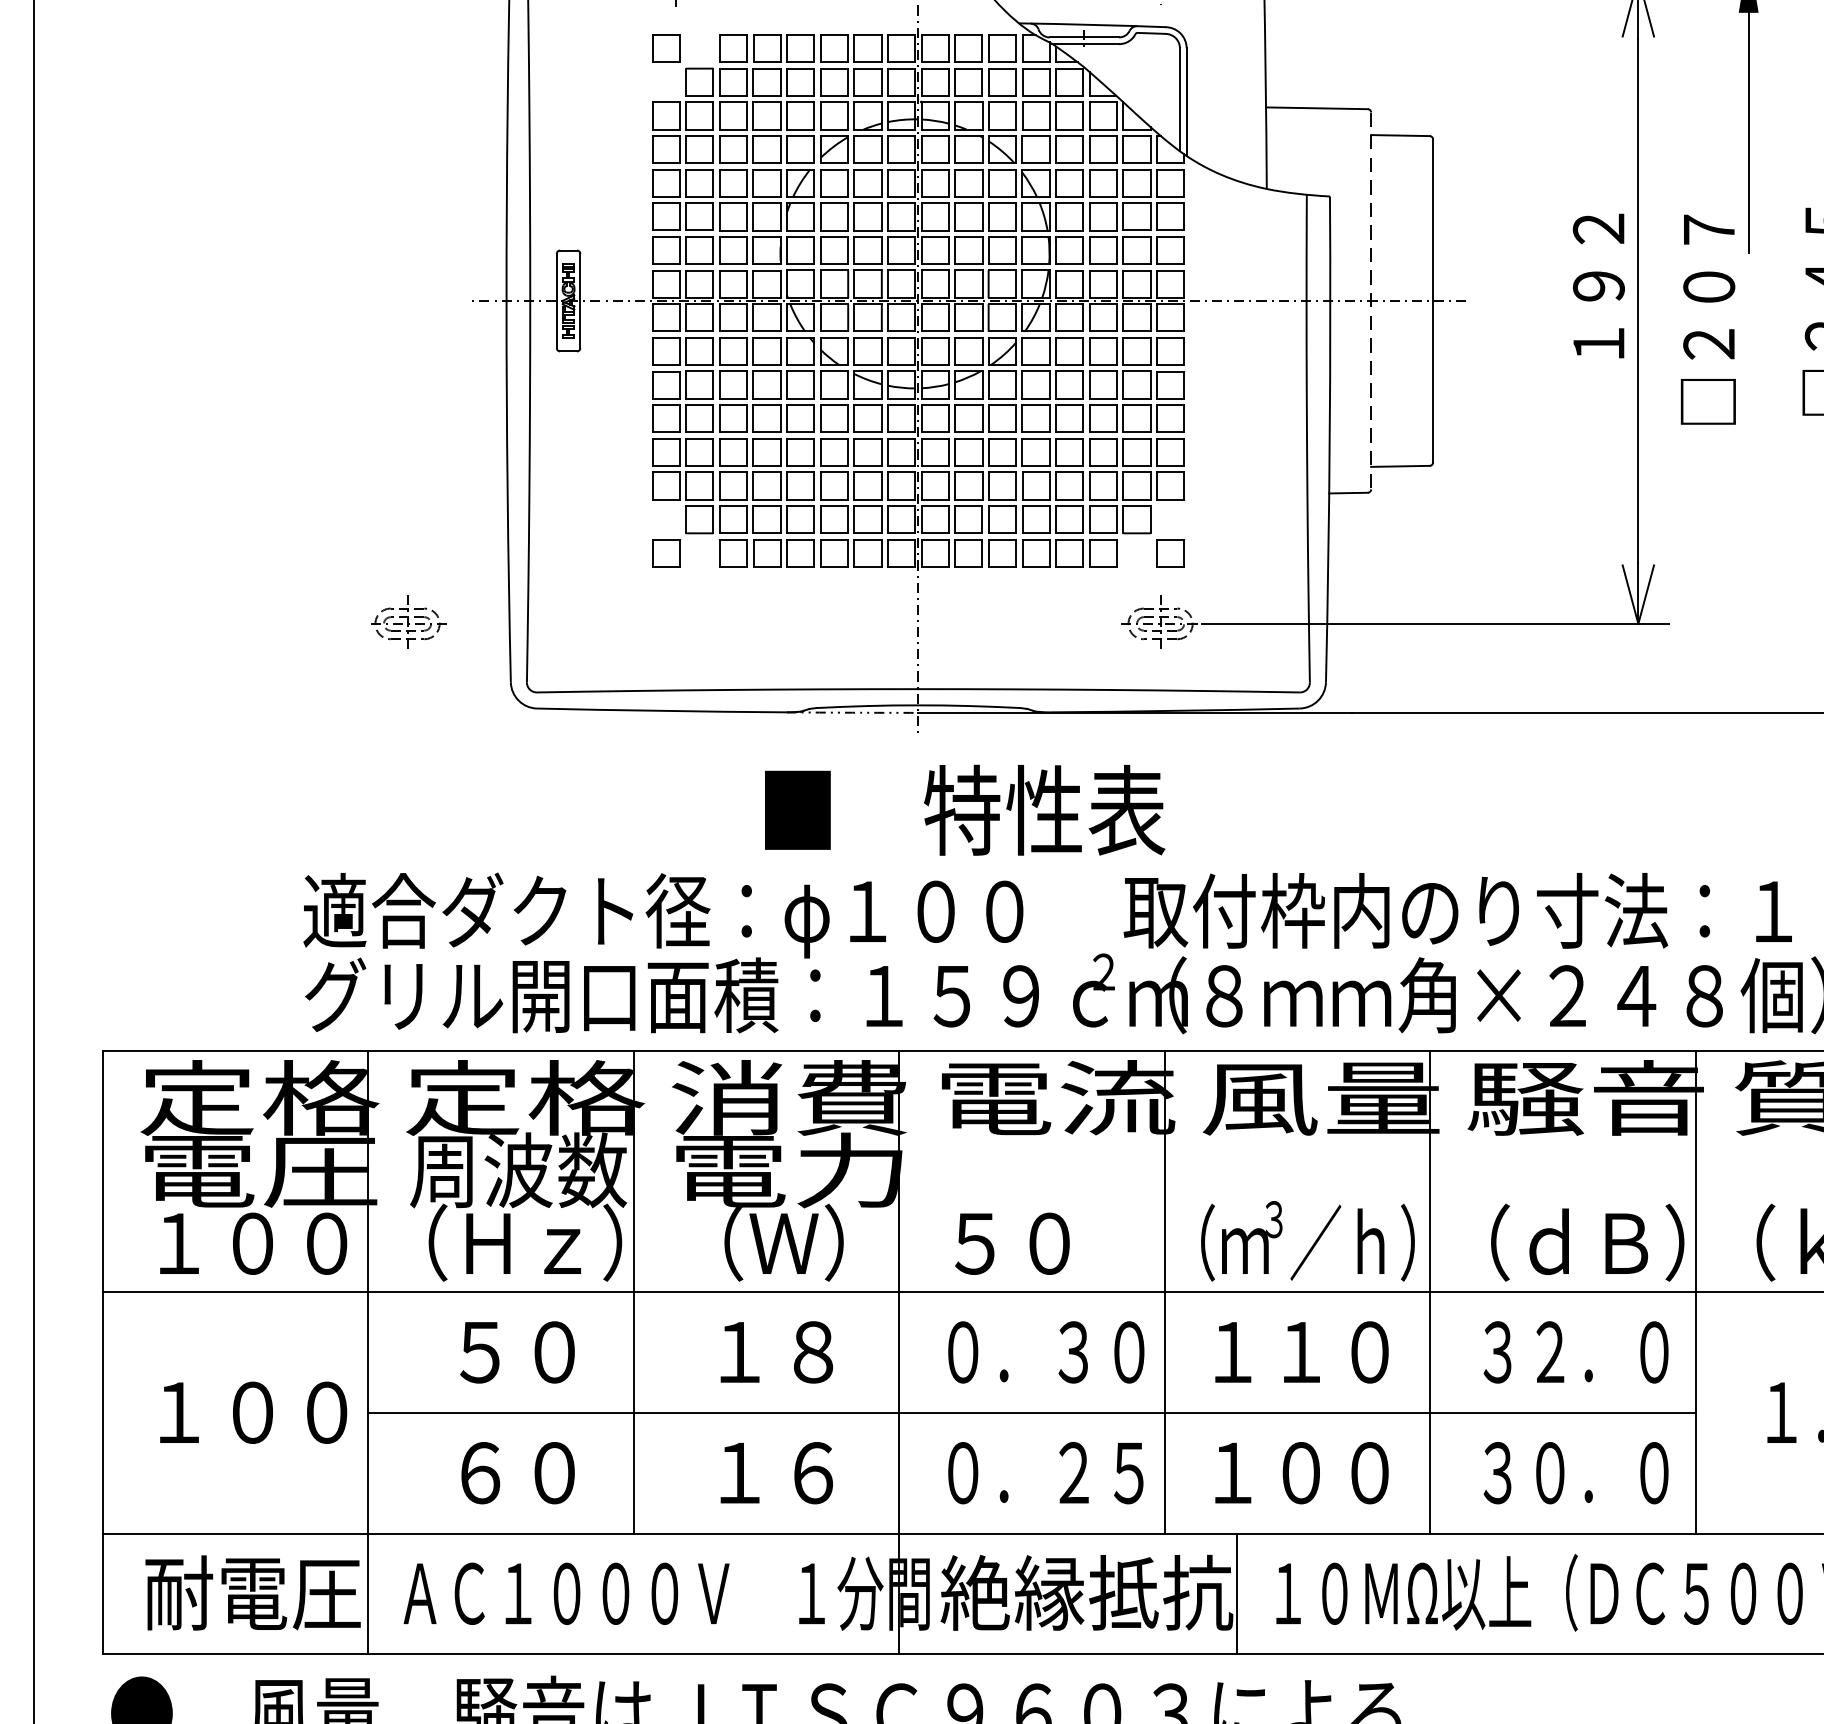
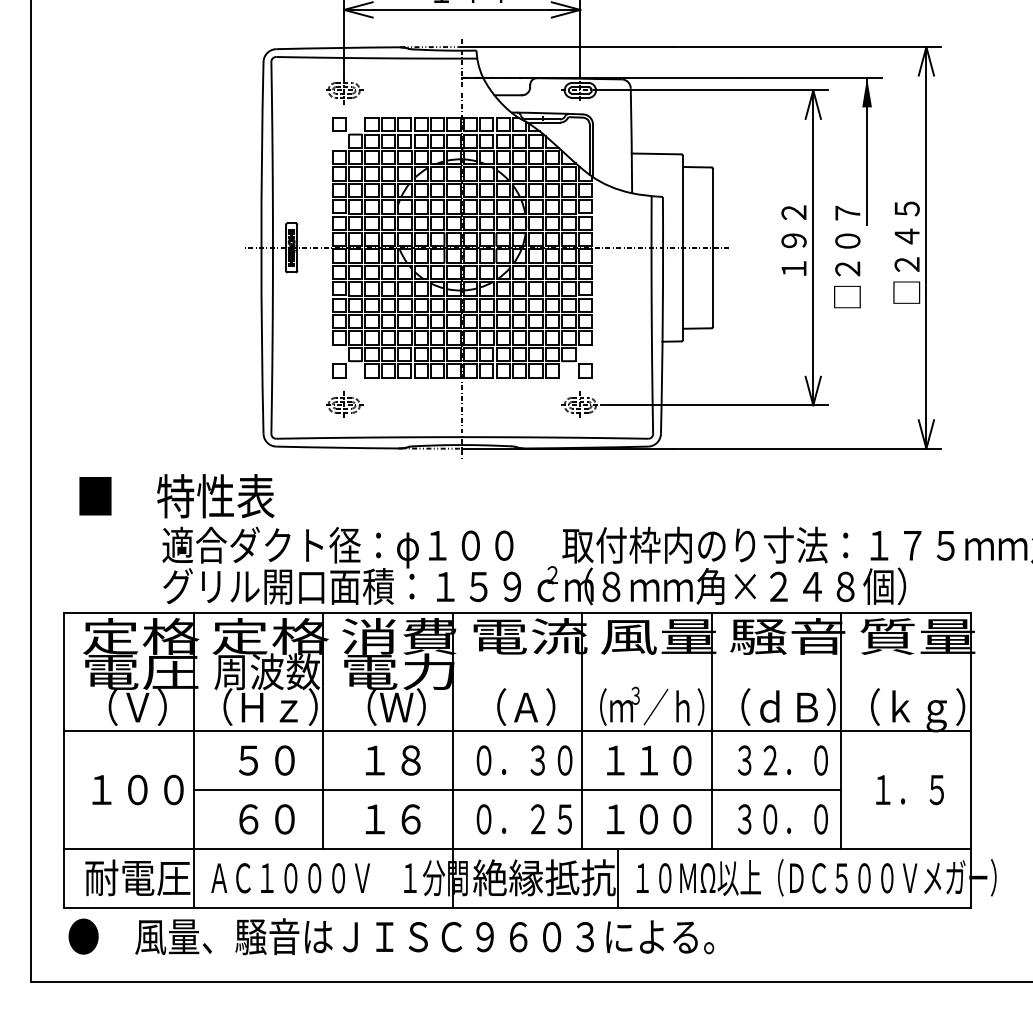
line: (1372, 300) -> (683, 247), dashed -> solid
part: (408, 622) -> (344, 404), moved
text: (964, 810) -> (176, 496), moved
text: (252, 1241) -> (137, 706), １００ -> （Ｖ）
text: (1031, 1241) -> (517, 706), ５０ -> （Ａ）

